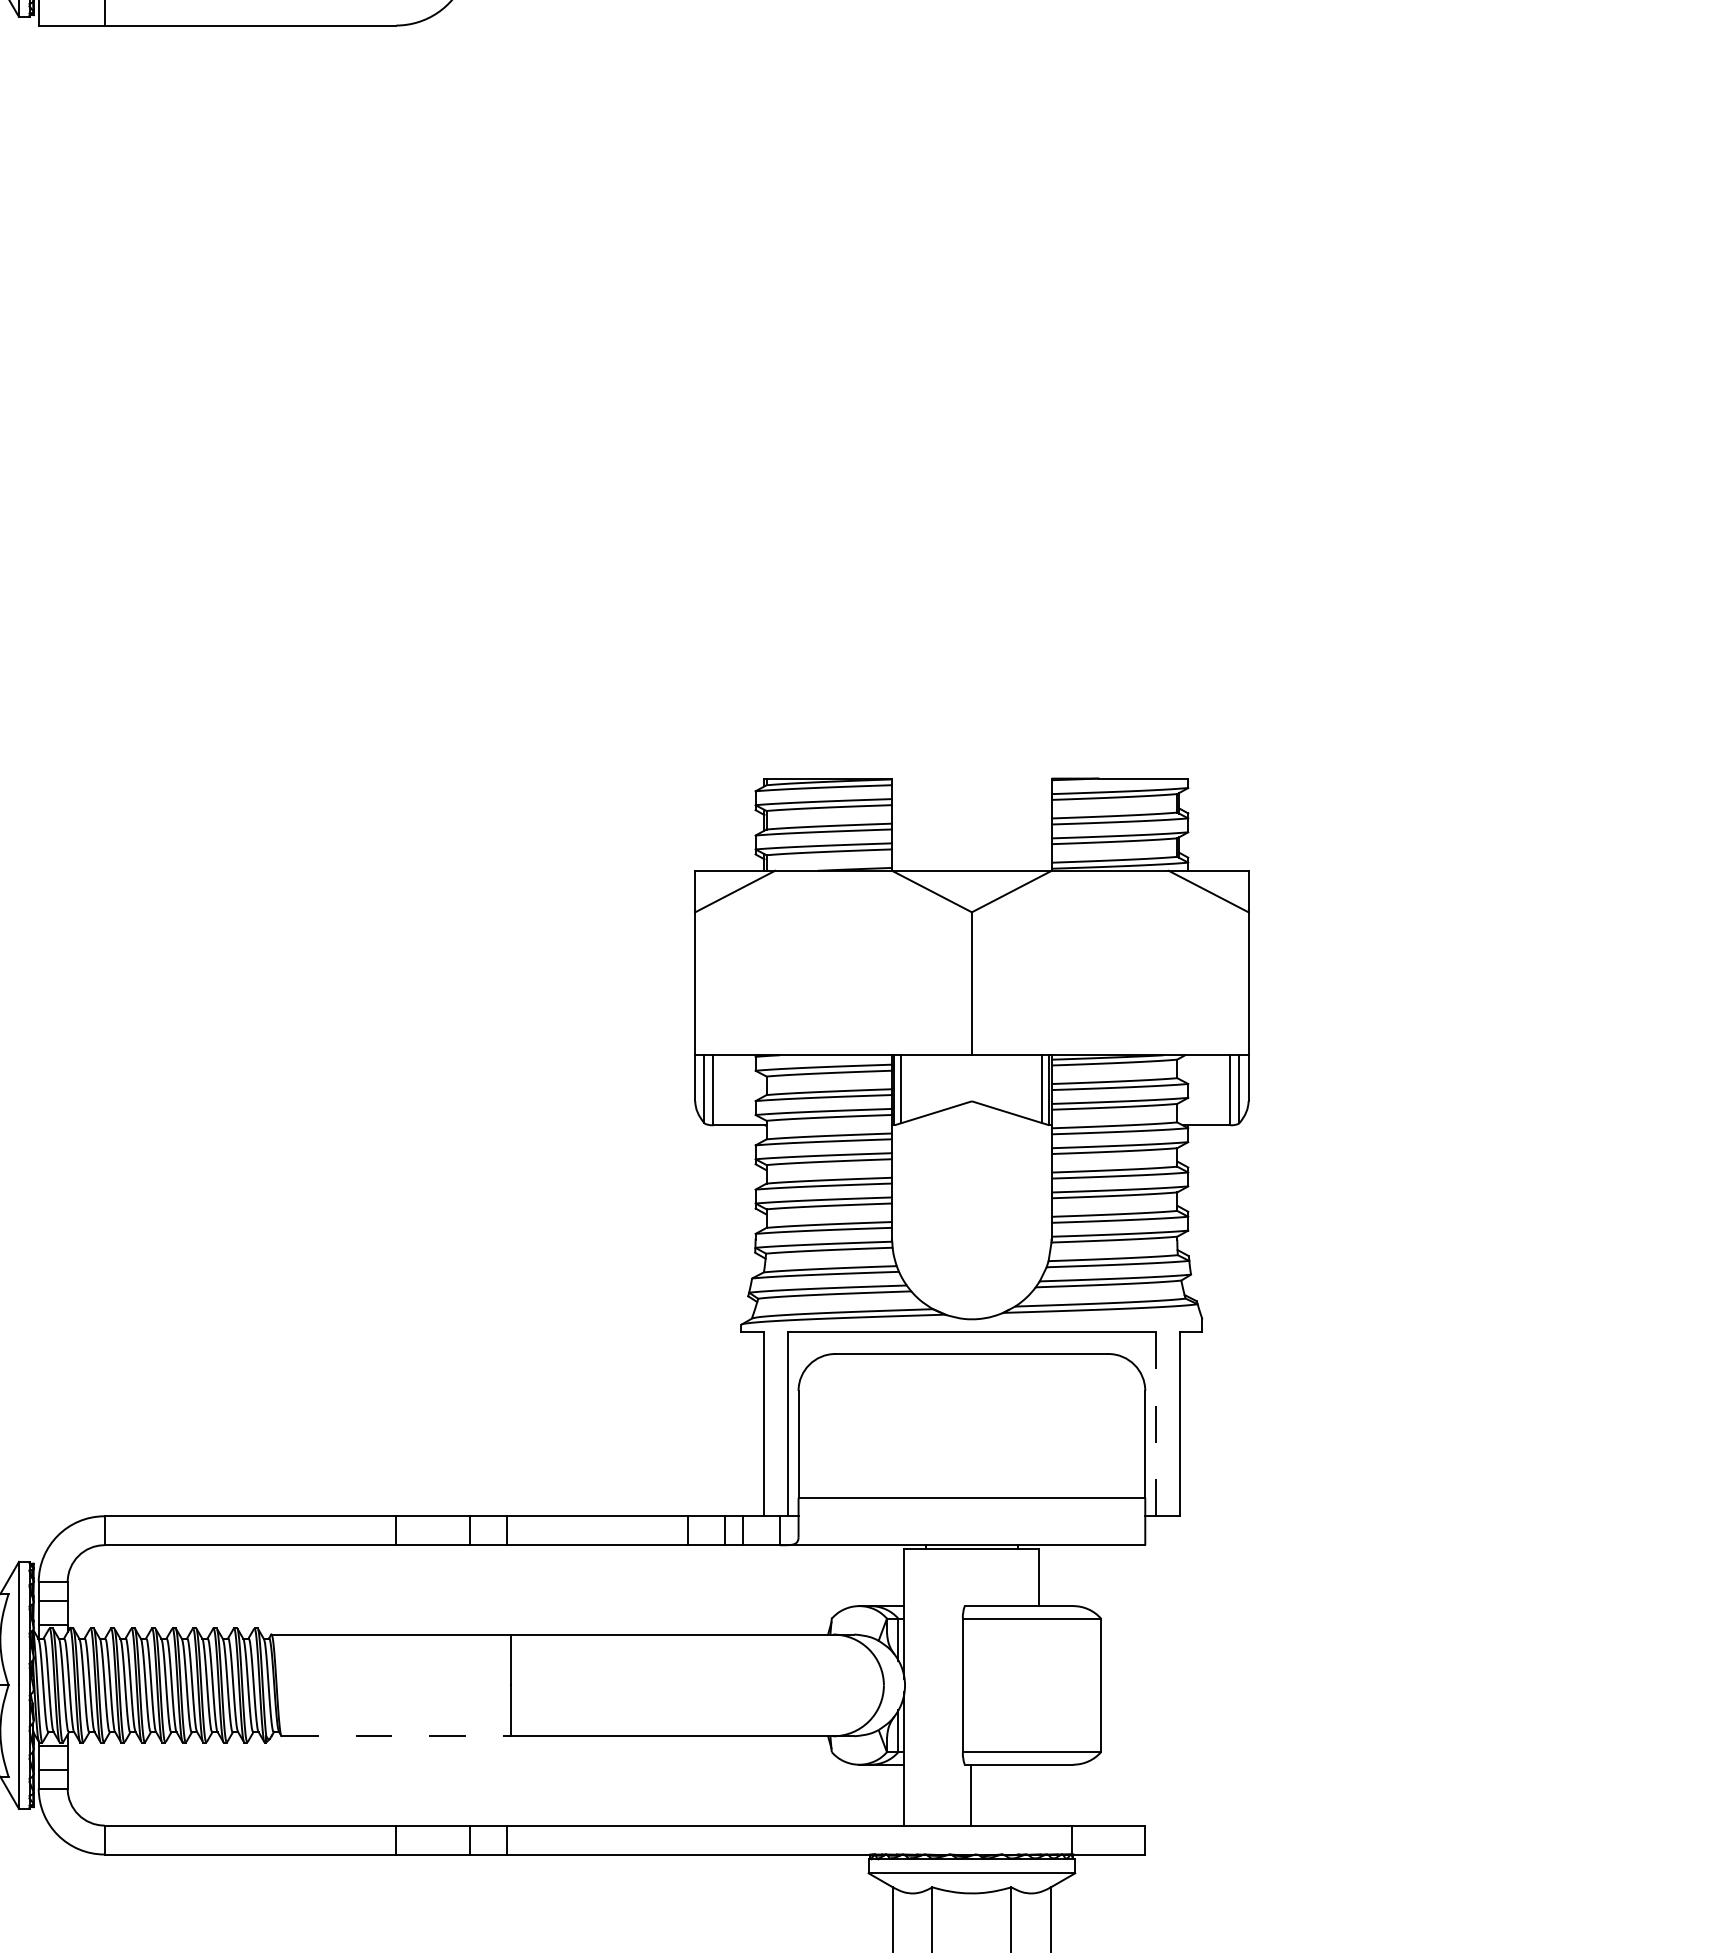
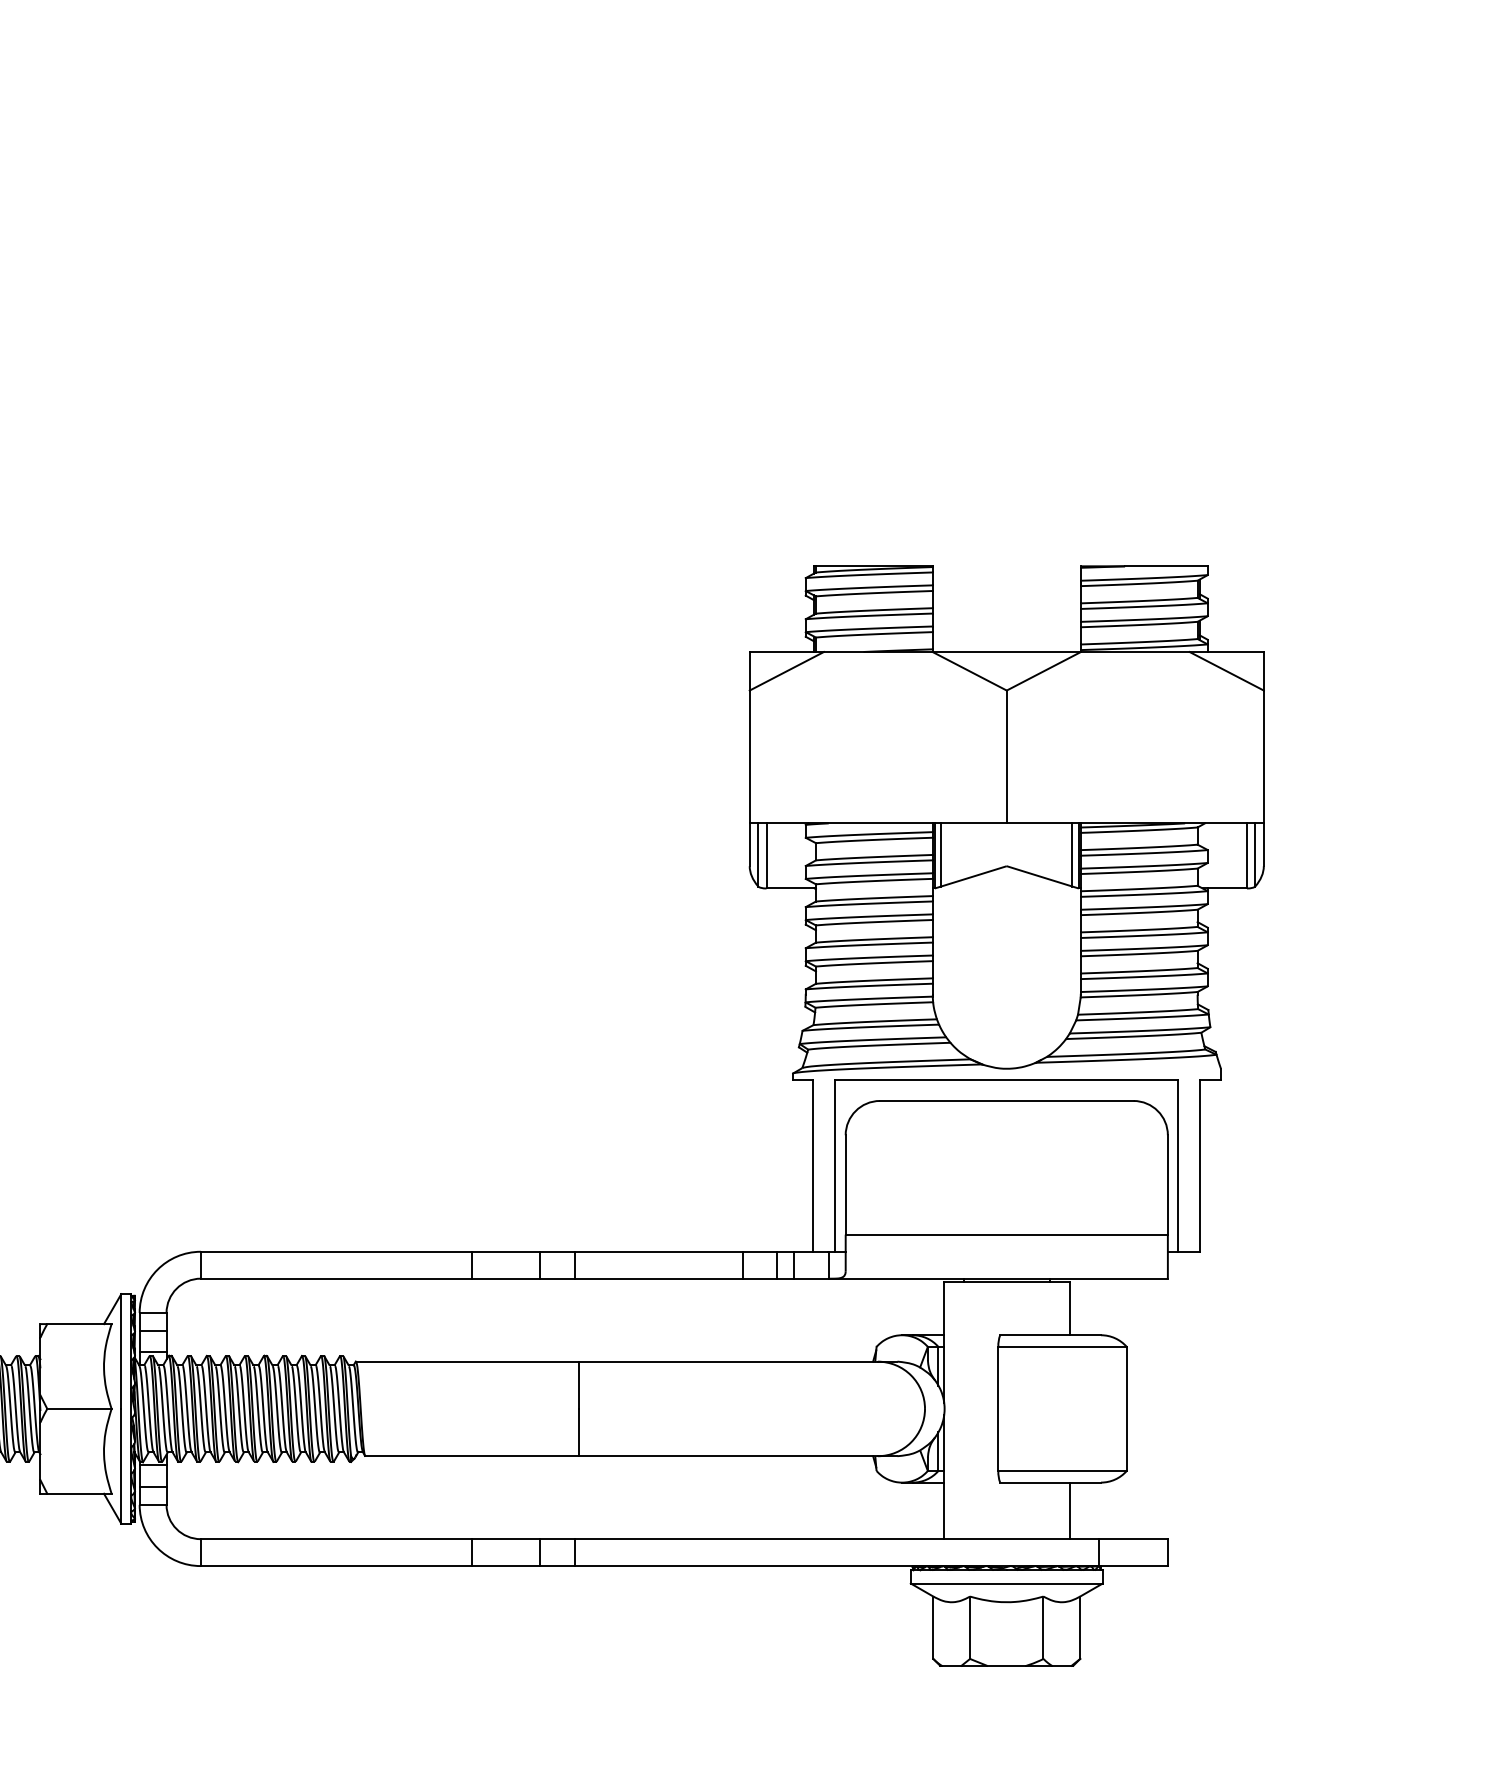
line: (1156, 1424) -> (1178, 1166), dashed -> solid
line: (396, 1736) -> (472, 1456), dashed -> solid
line: (971, 1794) -> (1069, 1510), moved

